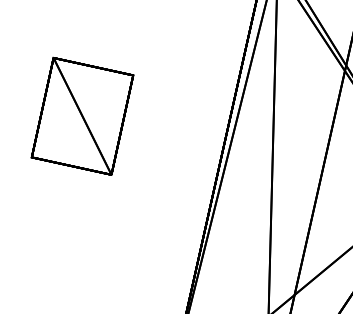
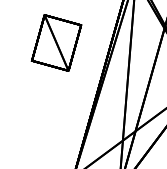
part: (82, 115) -> (56, 42), moved

